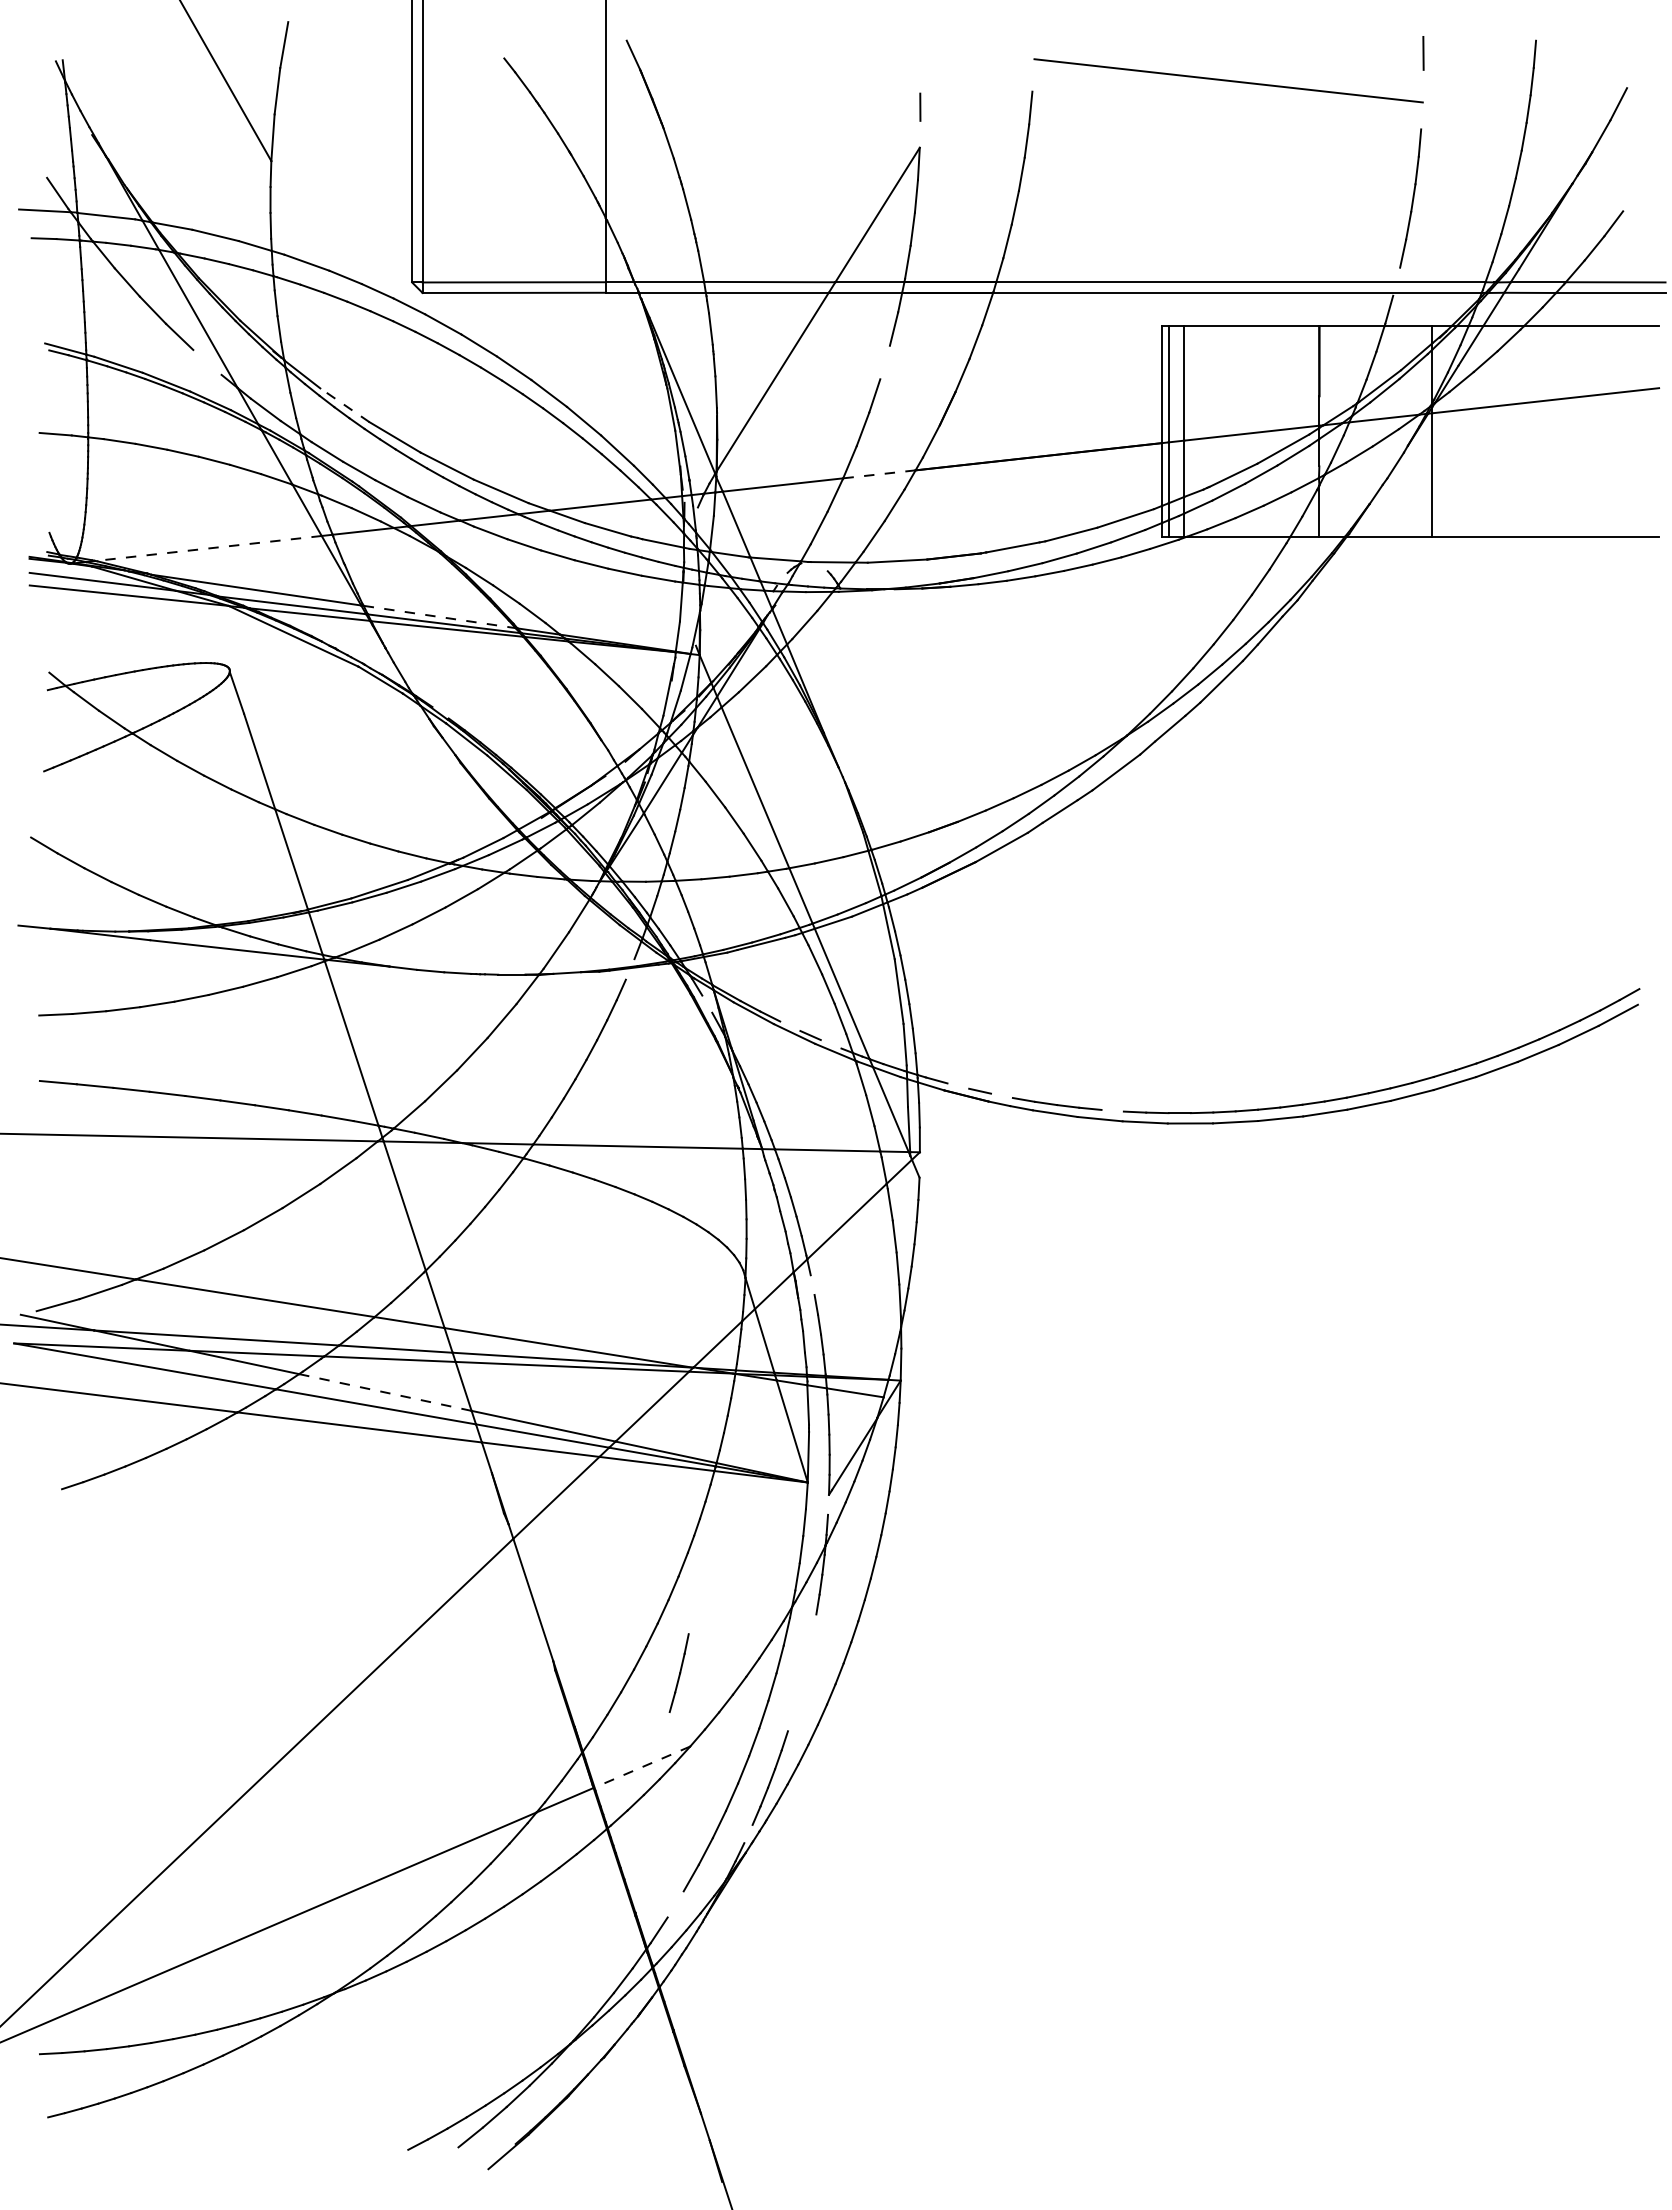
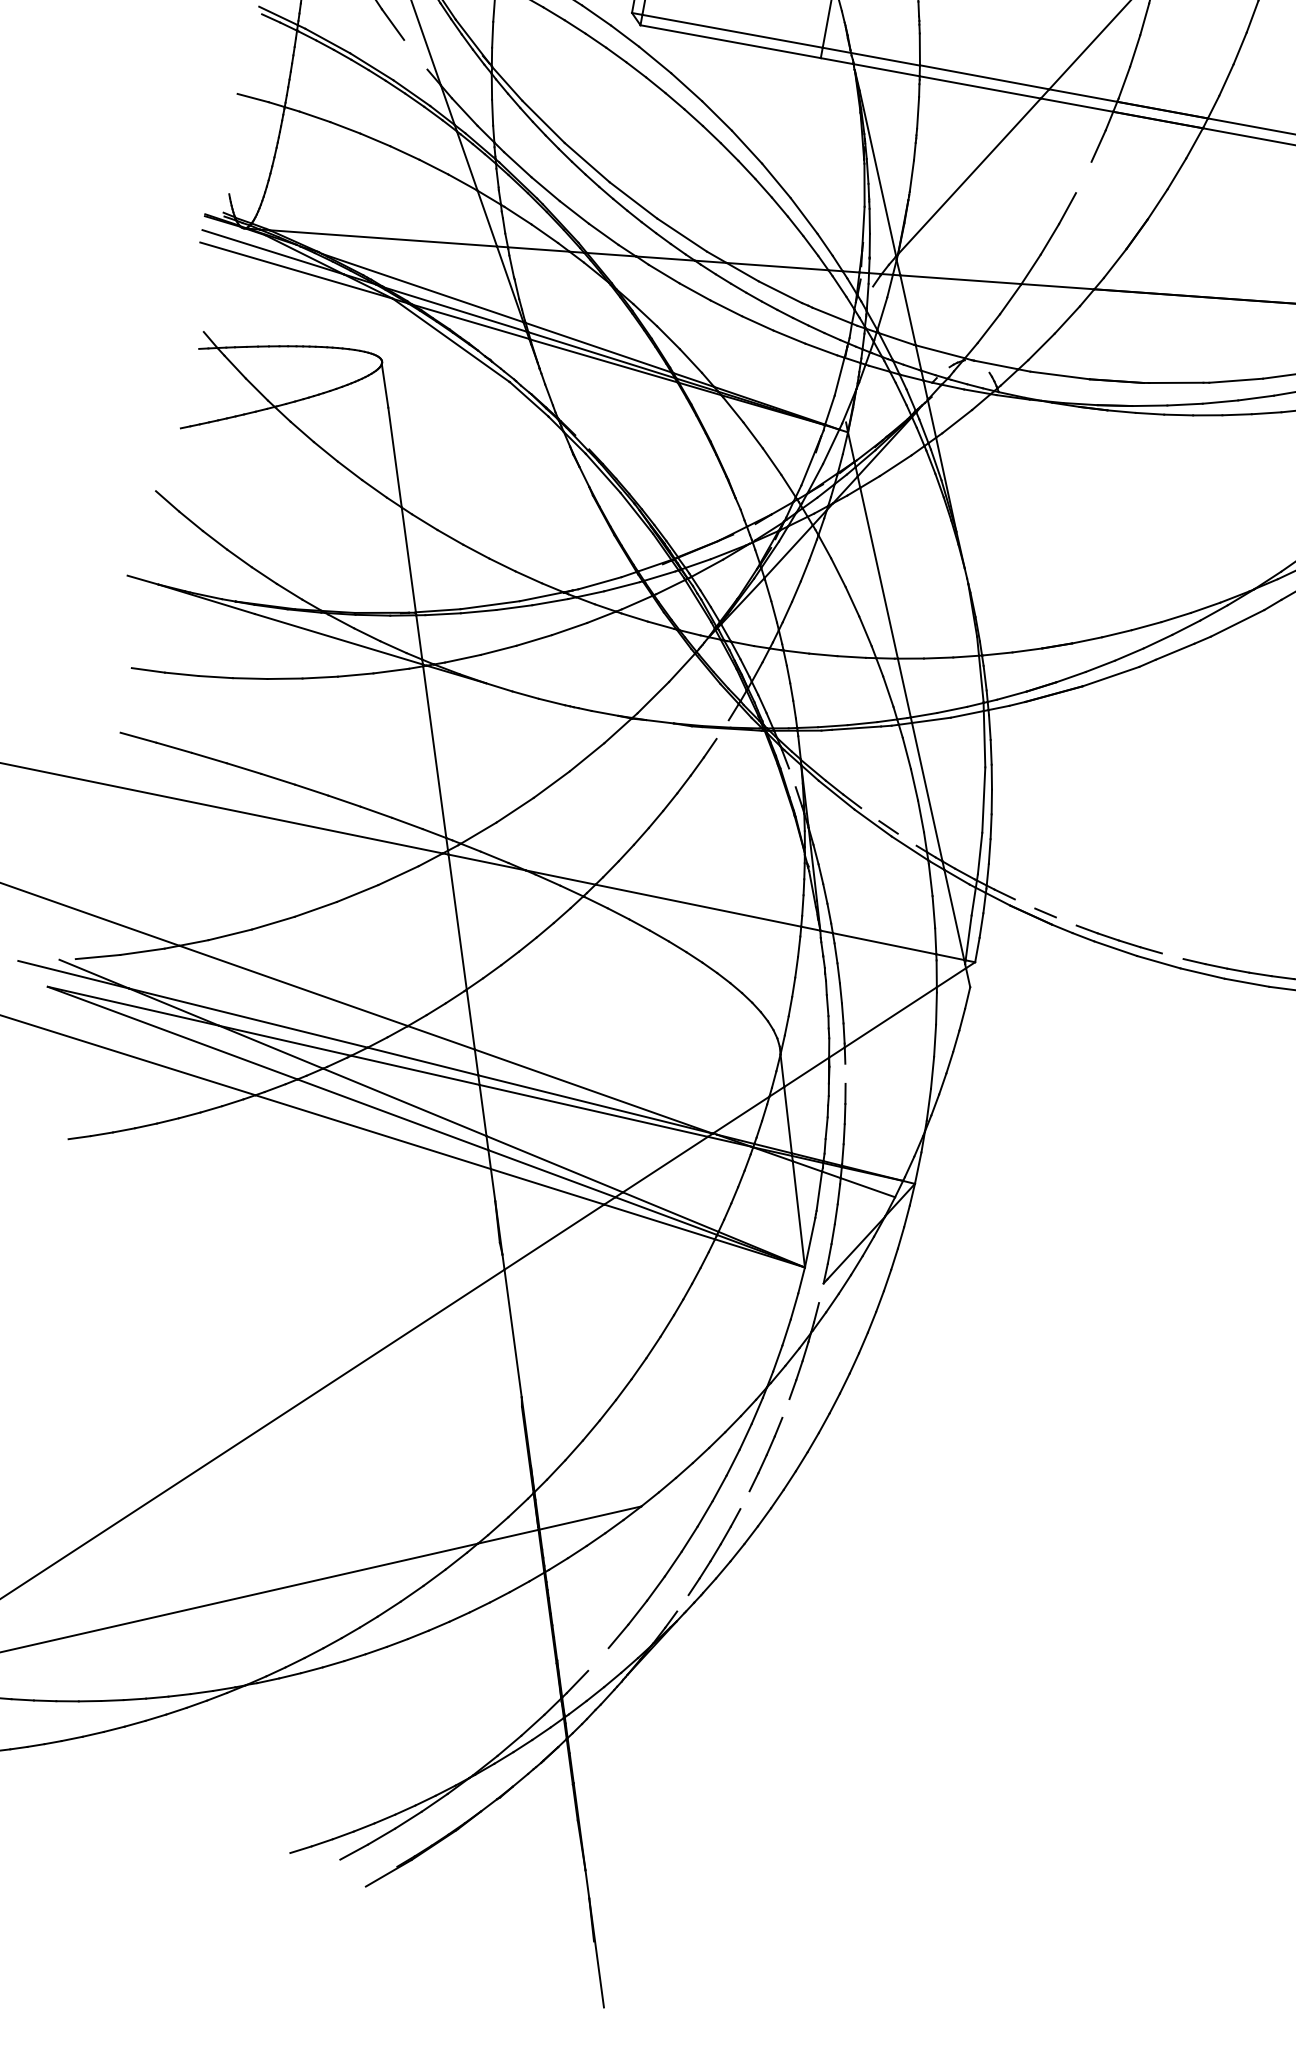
line: (344, 405) -> (543, 122), dashed -> solid
line: (878, 474) -> (1057, 286), dashed -> solid
line: (208, 548) -> (383, 238), dashed -> solid
line: (439, 617) -> (598, 348), dashed -> solid
line: (385, 1392) -> (404, 1102), dashed -> solid
line: (679, 1672) -> (766, 1453), moved
line: (641, 1767) -> (589, 1518), dashed -> solid

